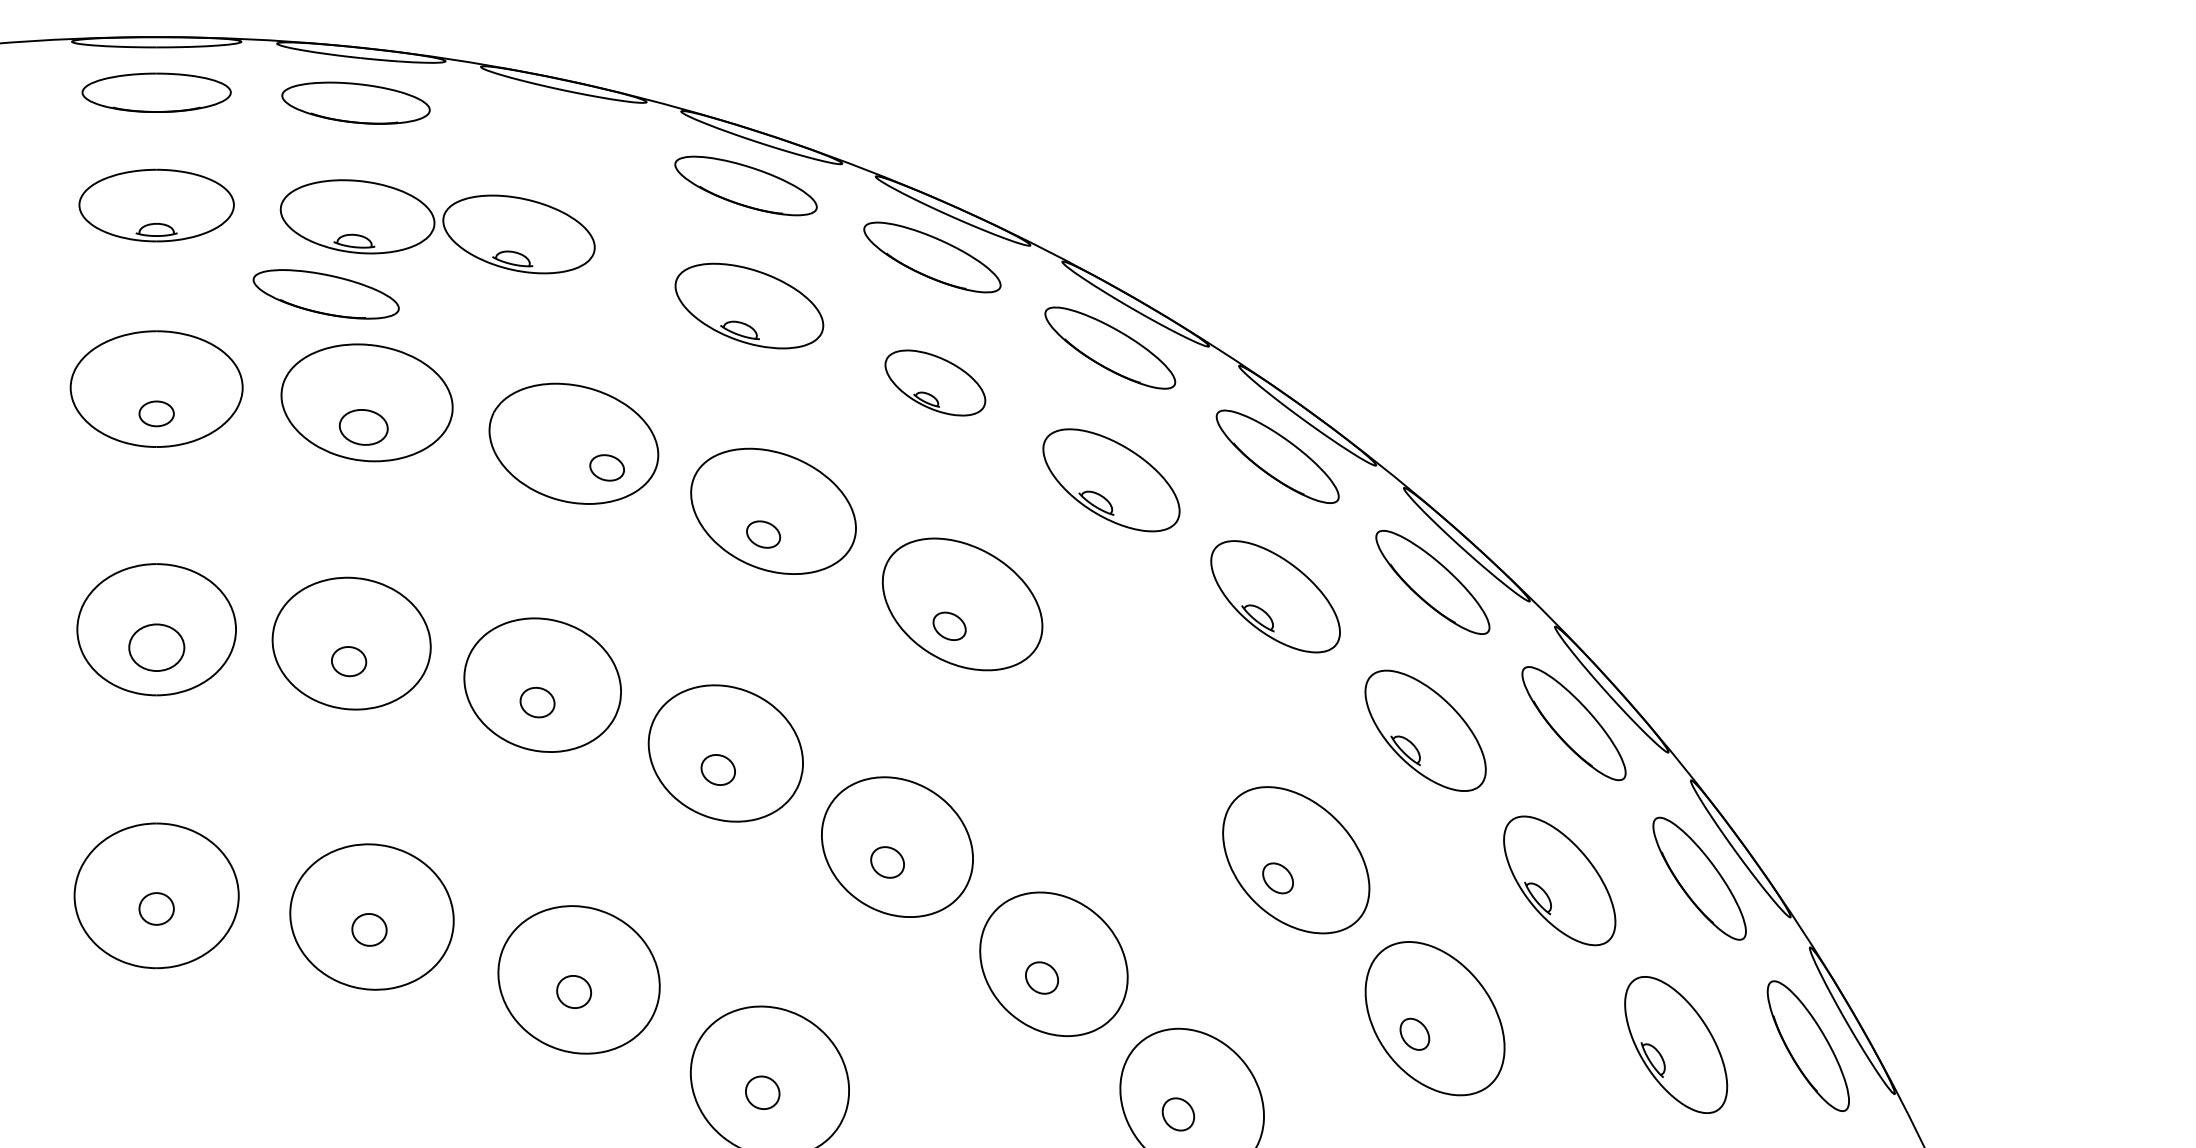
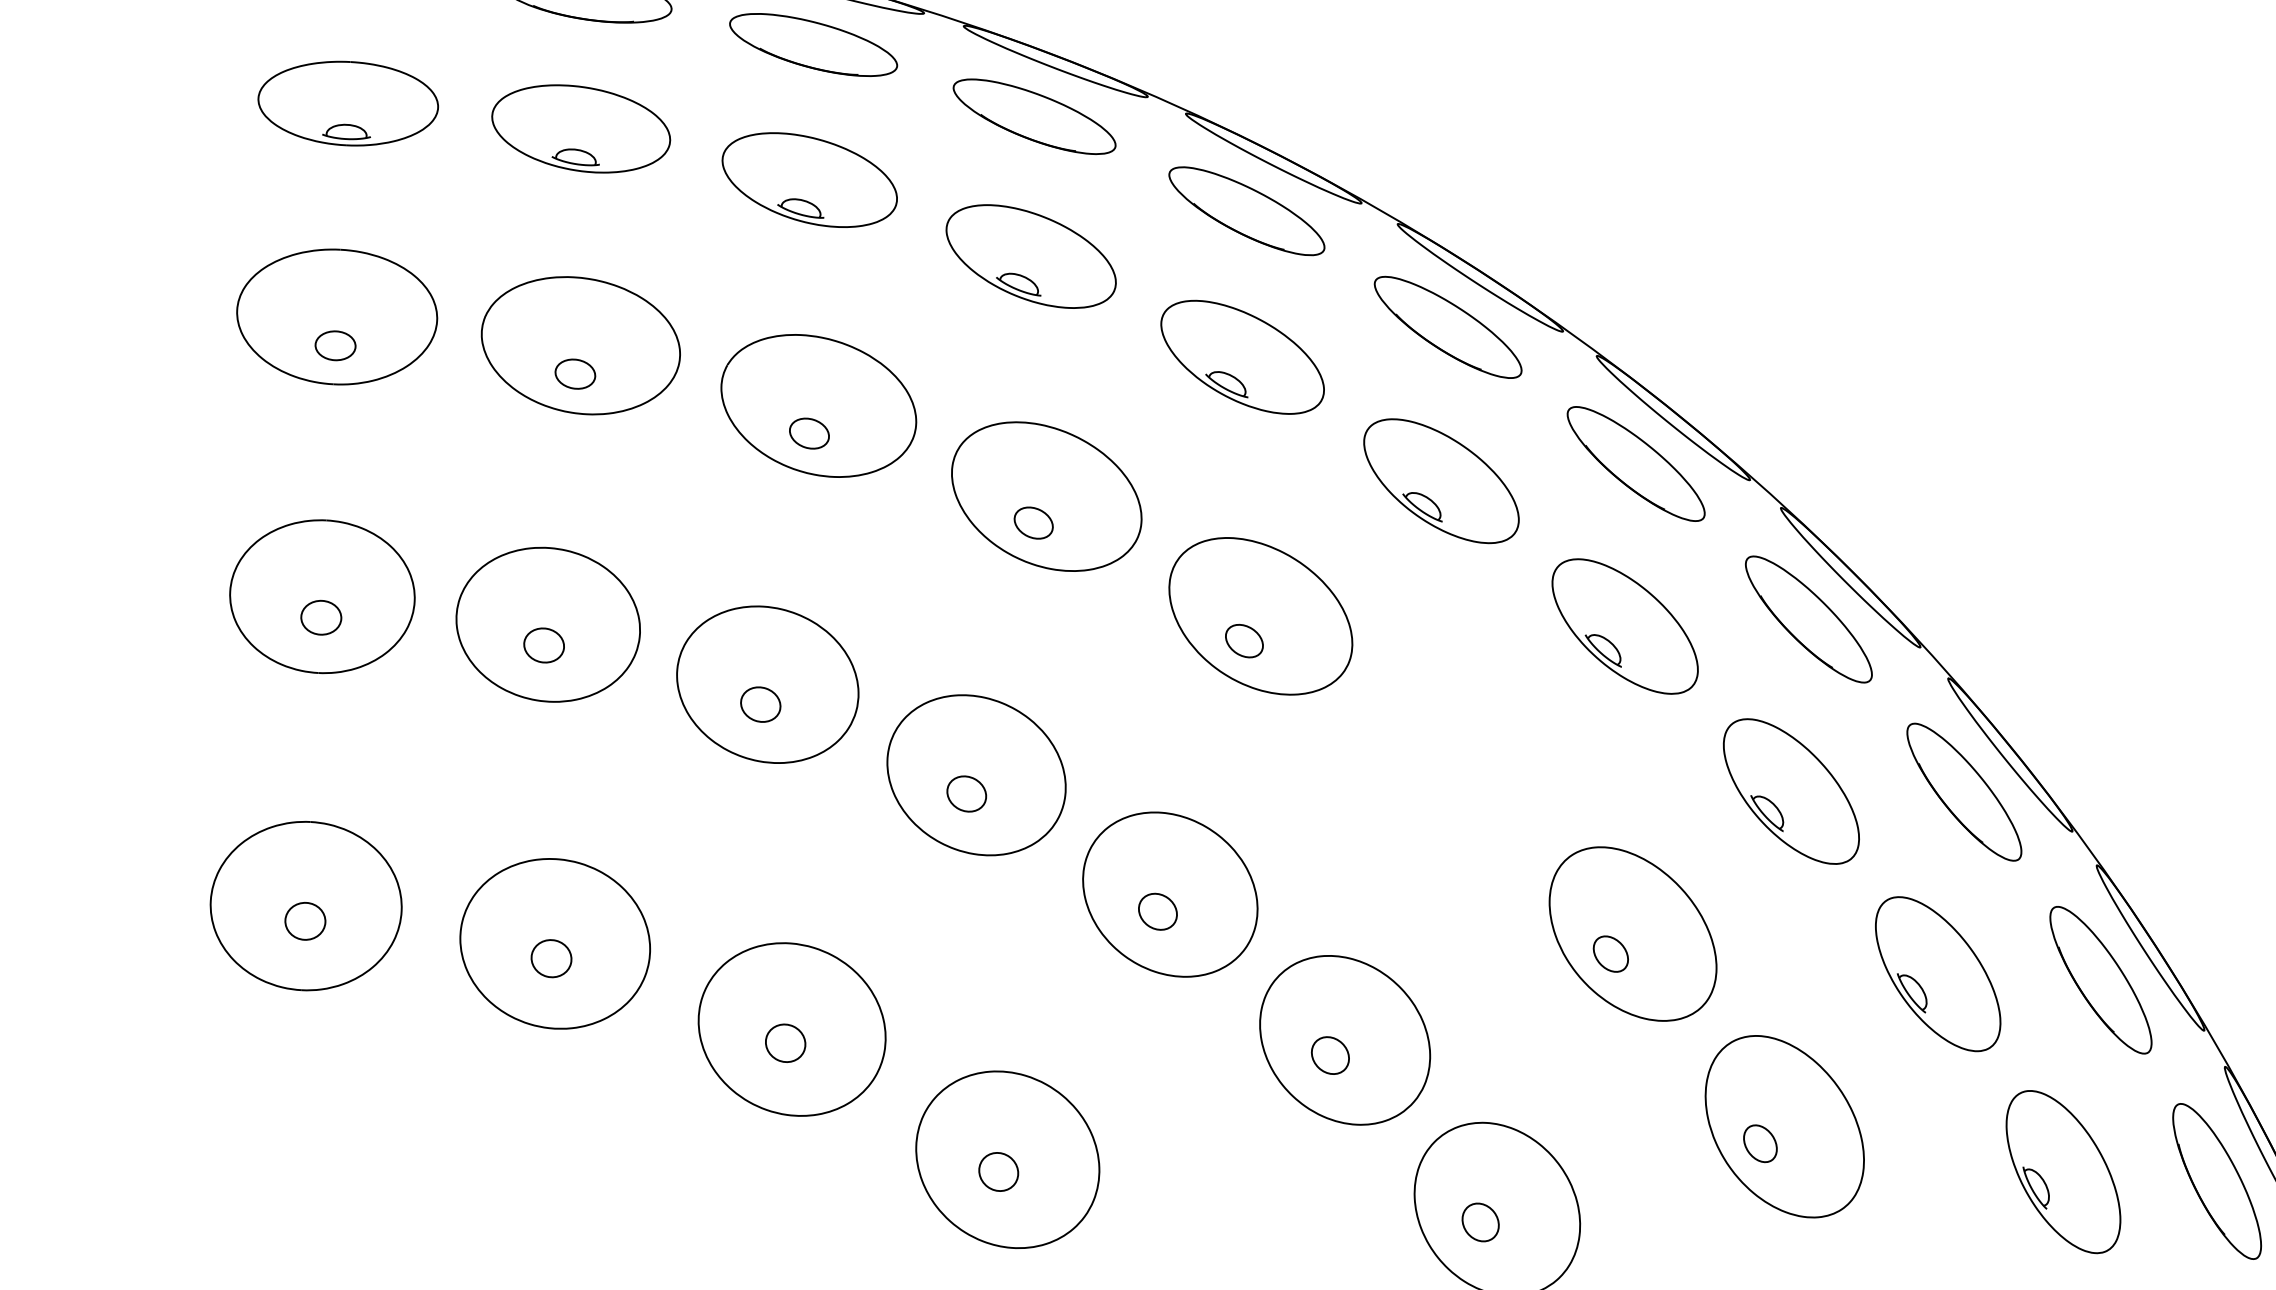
part: (518, 234) -> (809, 180), moved
part: (325, 294) -> (812, 45), moved
part: (935, 382) -> (1242, 356), size x1.43
part: (363, 427) -> (575, 374), size x0.71
part: (606, 467) -> (808, 433), moved
part: (156, 647) -> (321, 617), size x0.62

